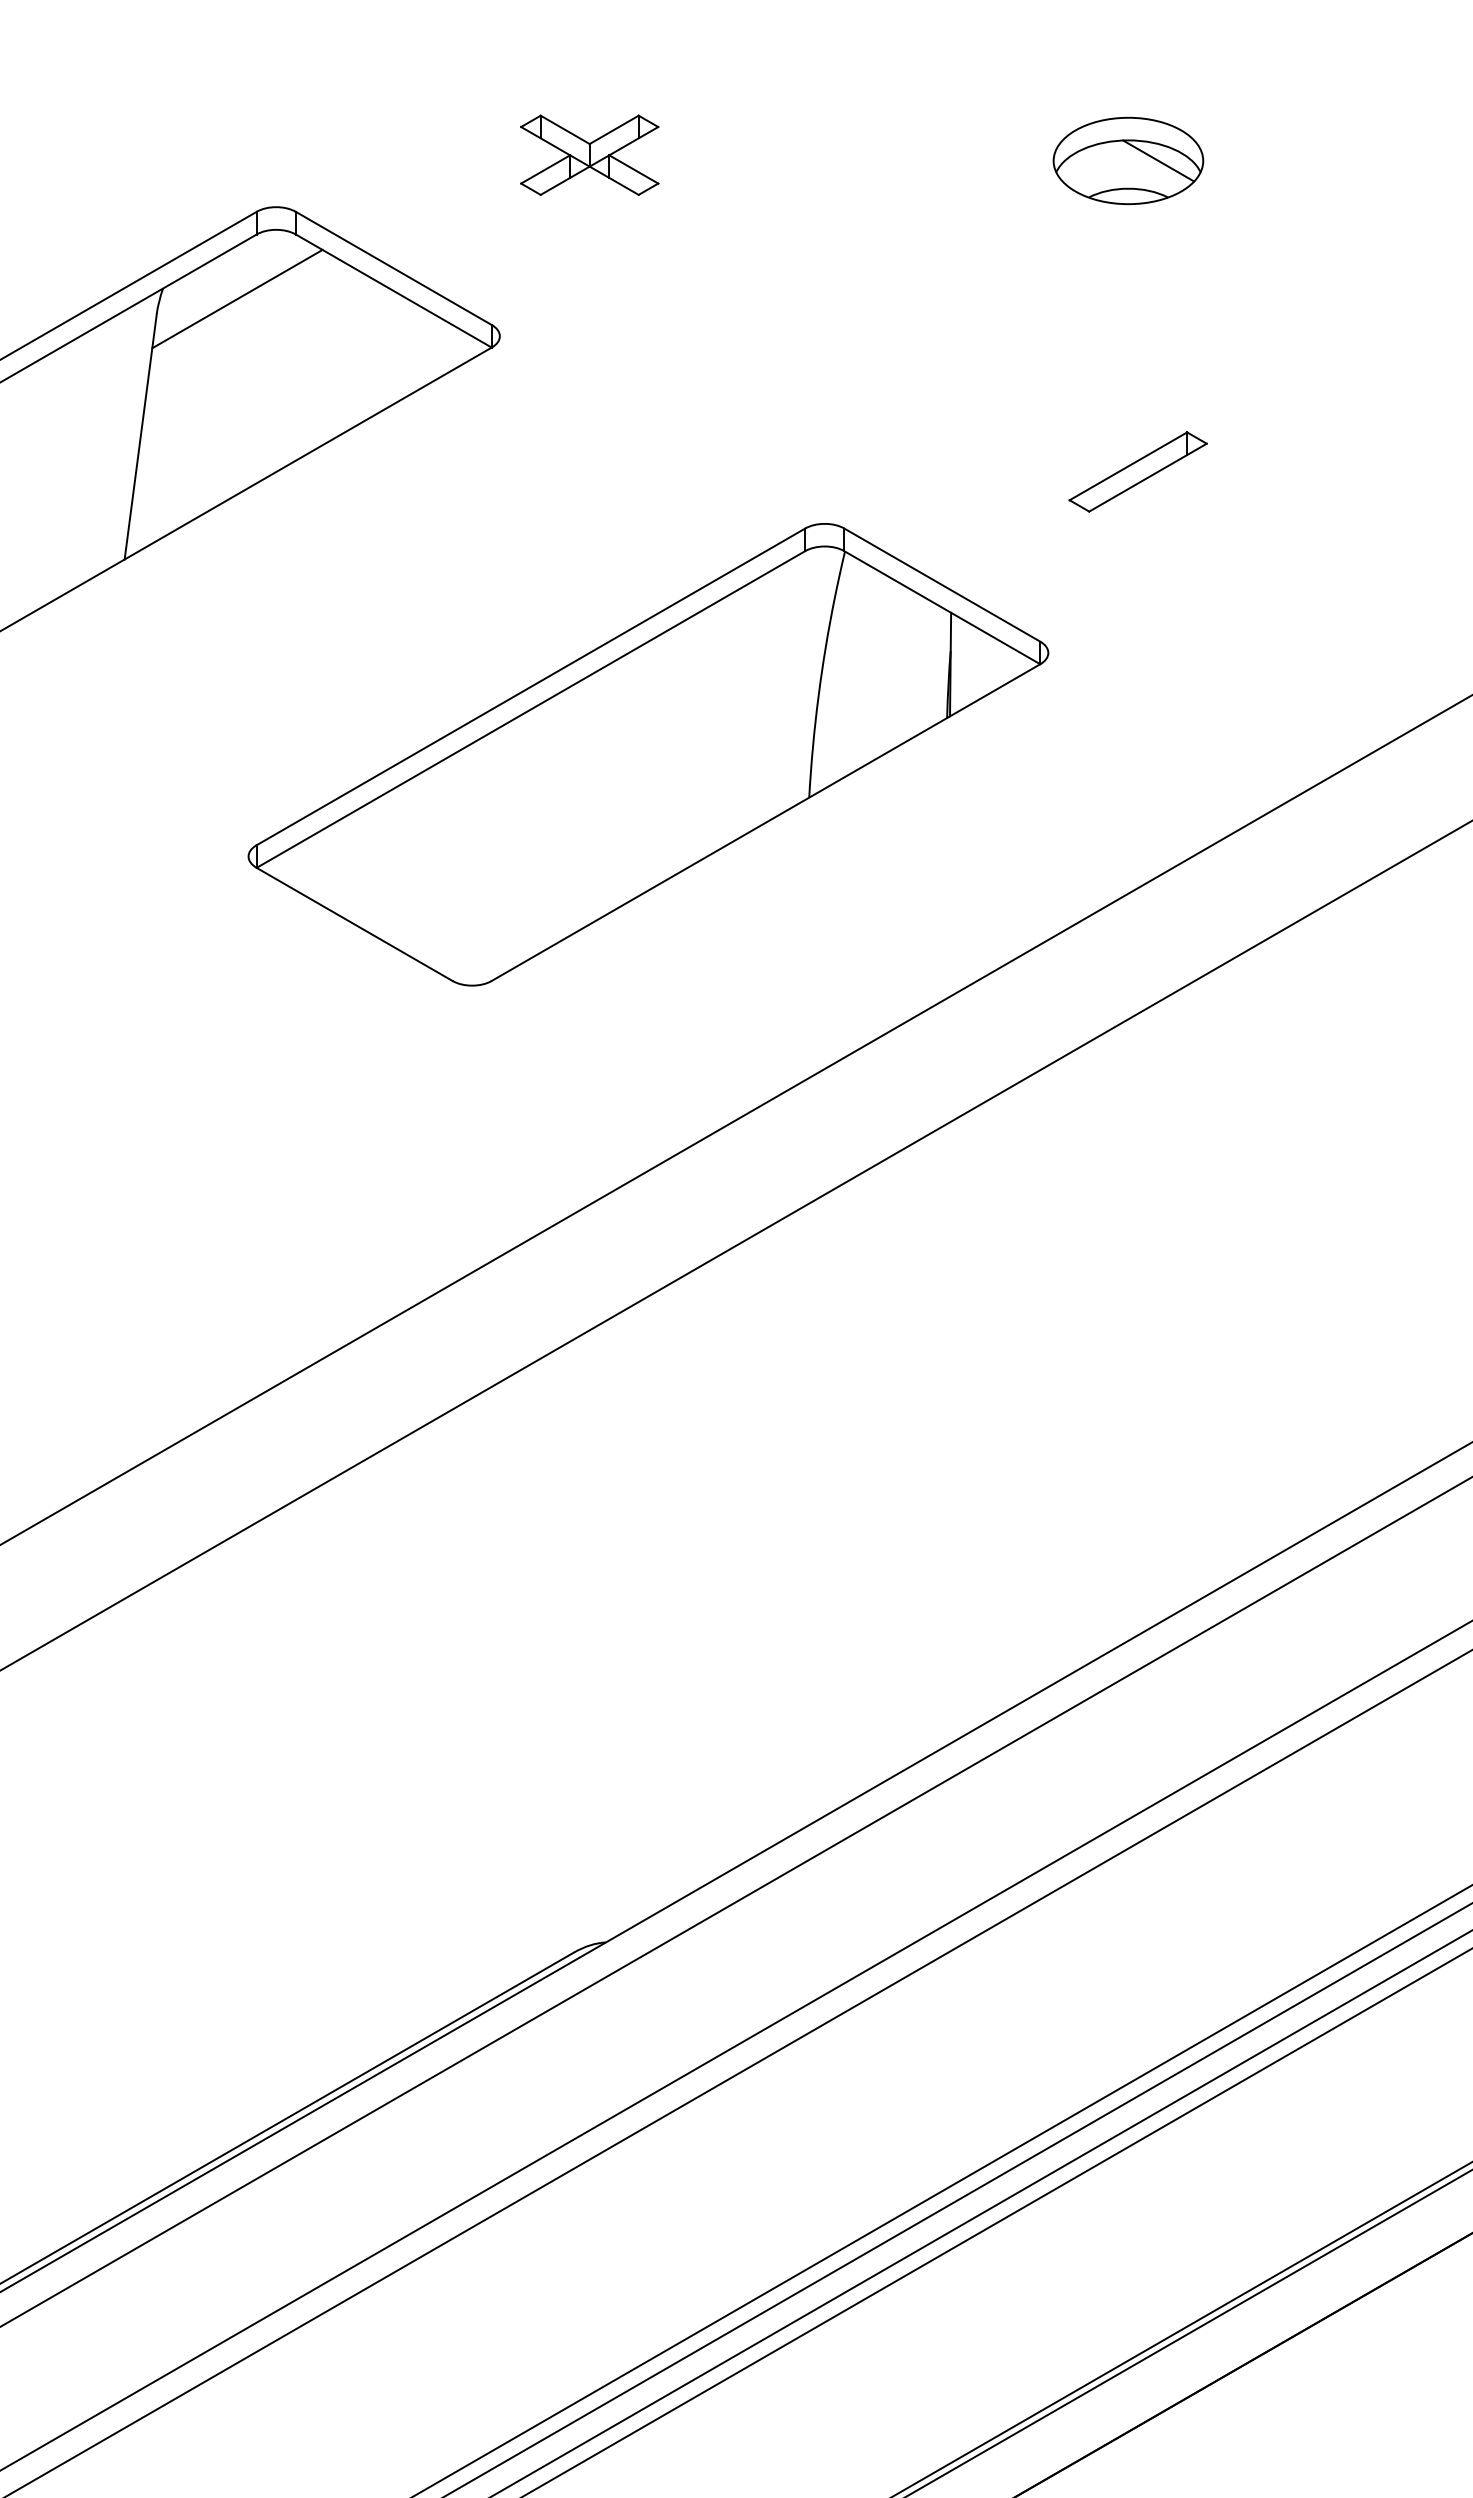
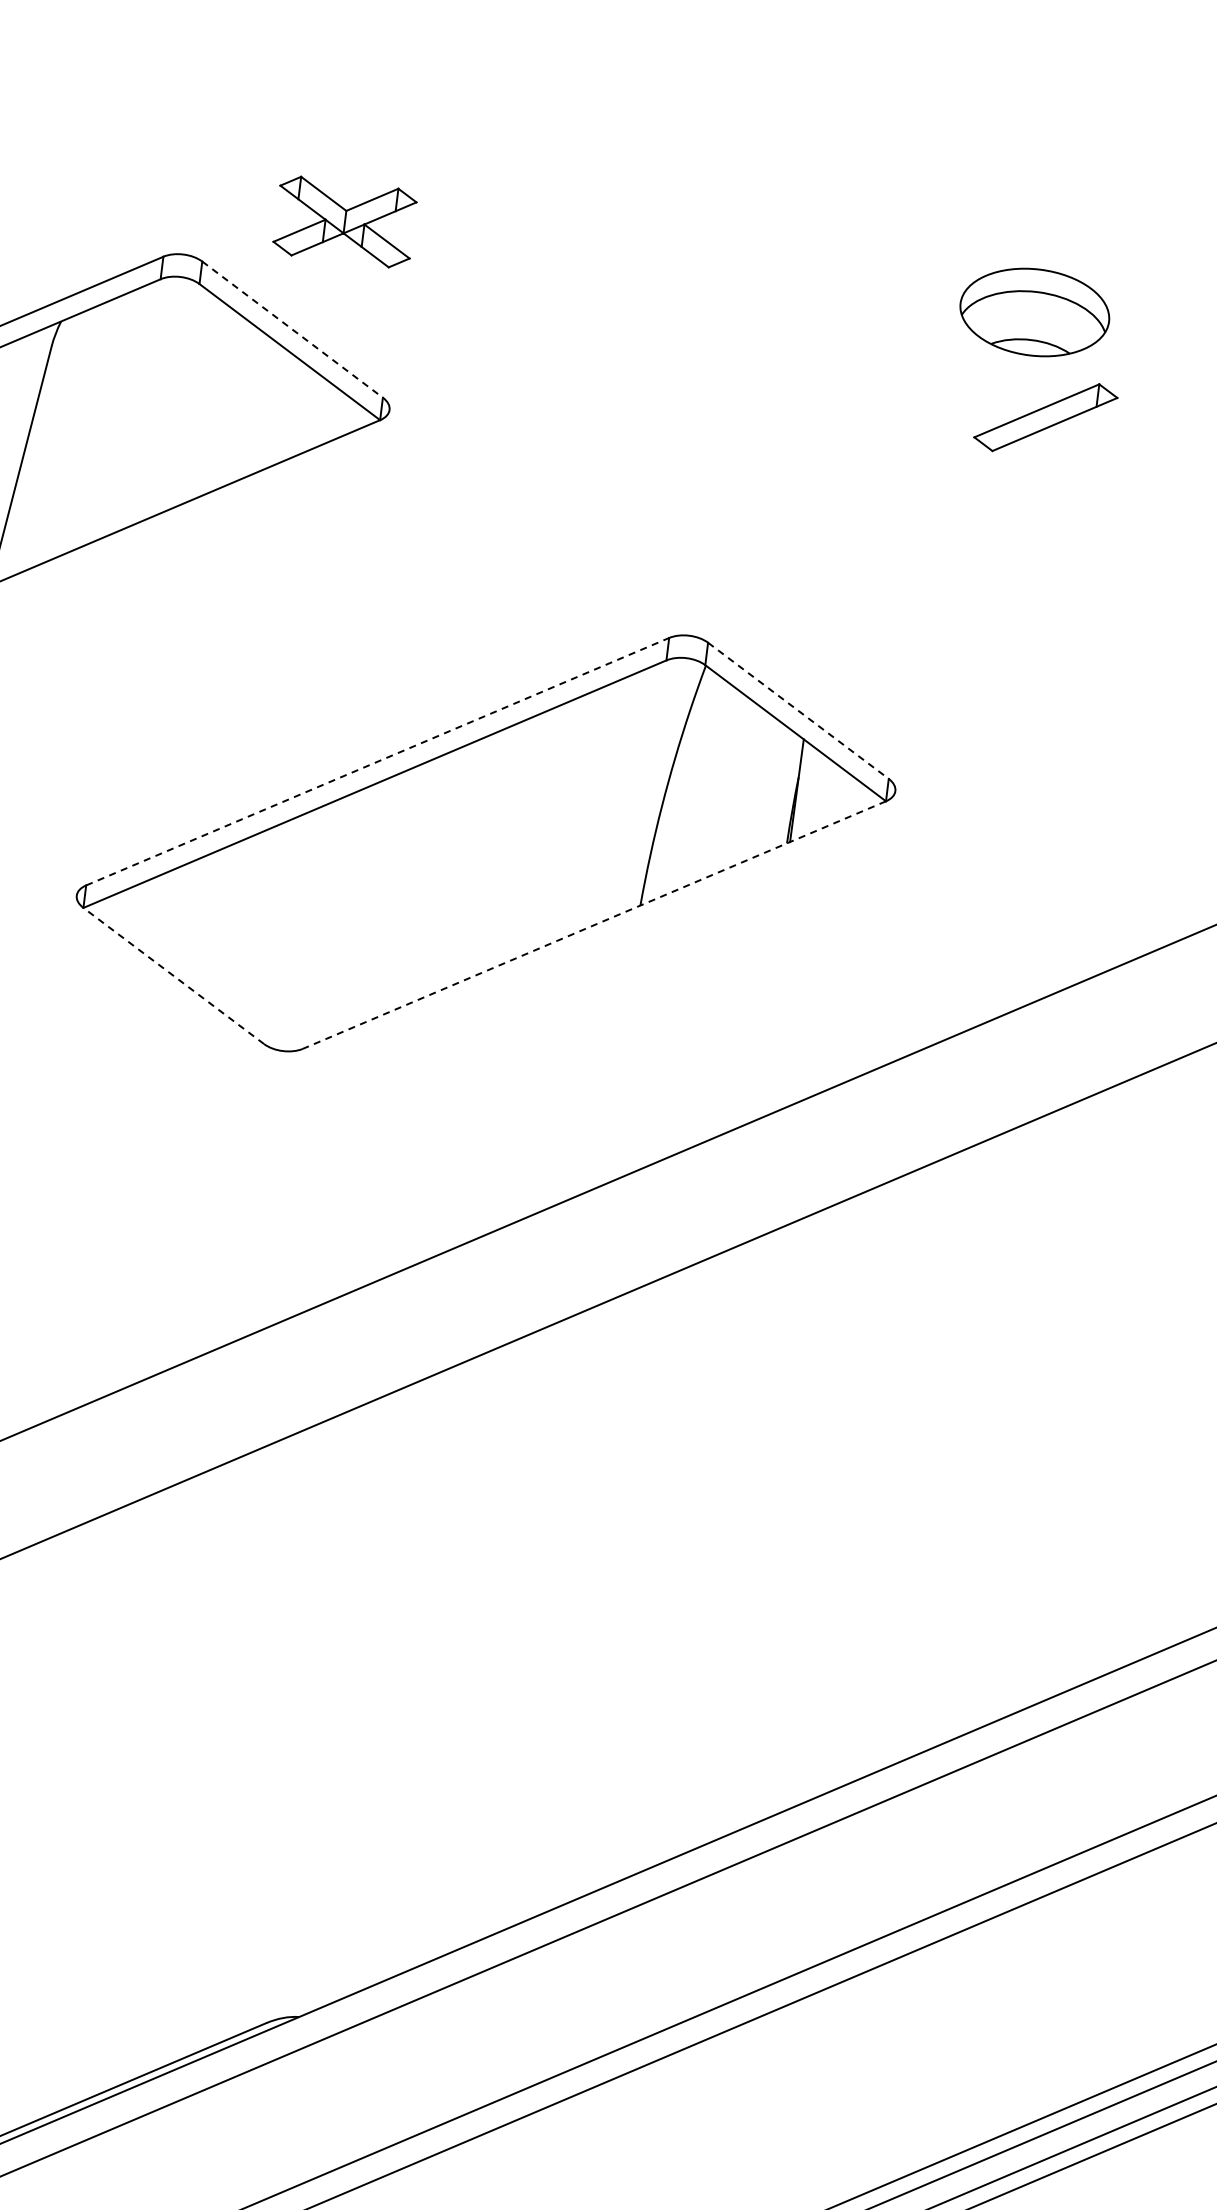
part: (589, 154) -> (344, 221), moved
line: (1158, 160) -> (1064, 315), removed
line: (394, 268) -> (293, 329), solid -> dashed
line: (237, 298) -> (133, 340), removed
part: (1137, 471) -> (1045, 417), moved
line: (942, 585) -> (798, 711), solid -> dashed
line: (530, 686) -> (377, 761), solid -> dashed
line: (766, 822) -> (594, 925), solid -> dashed
line: (354, 924) -> (173, 976), solid -> dashed

